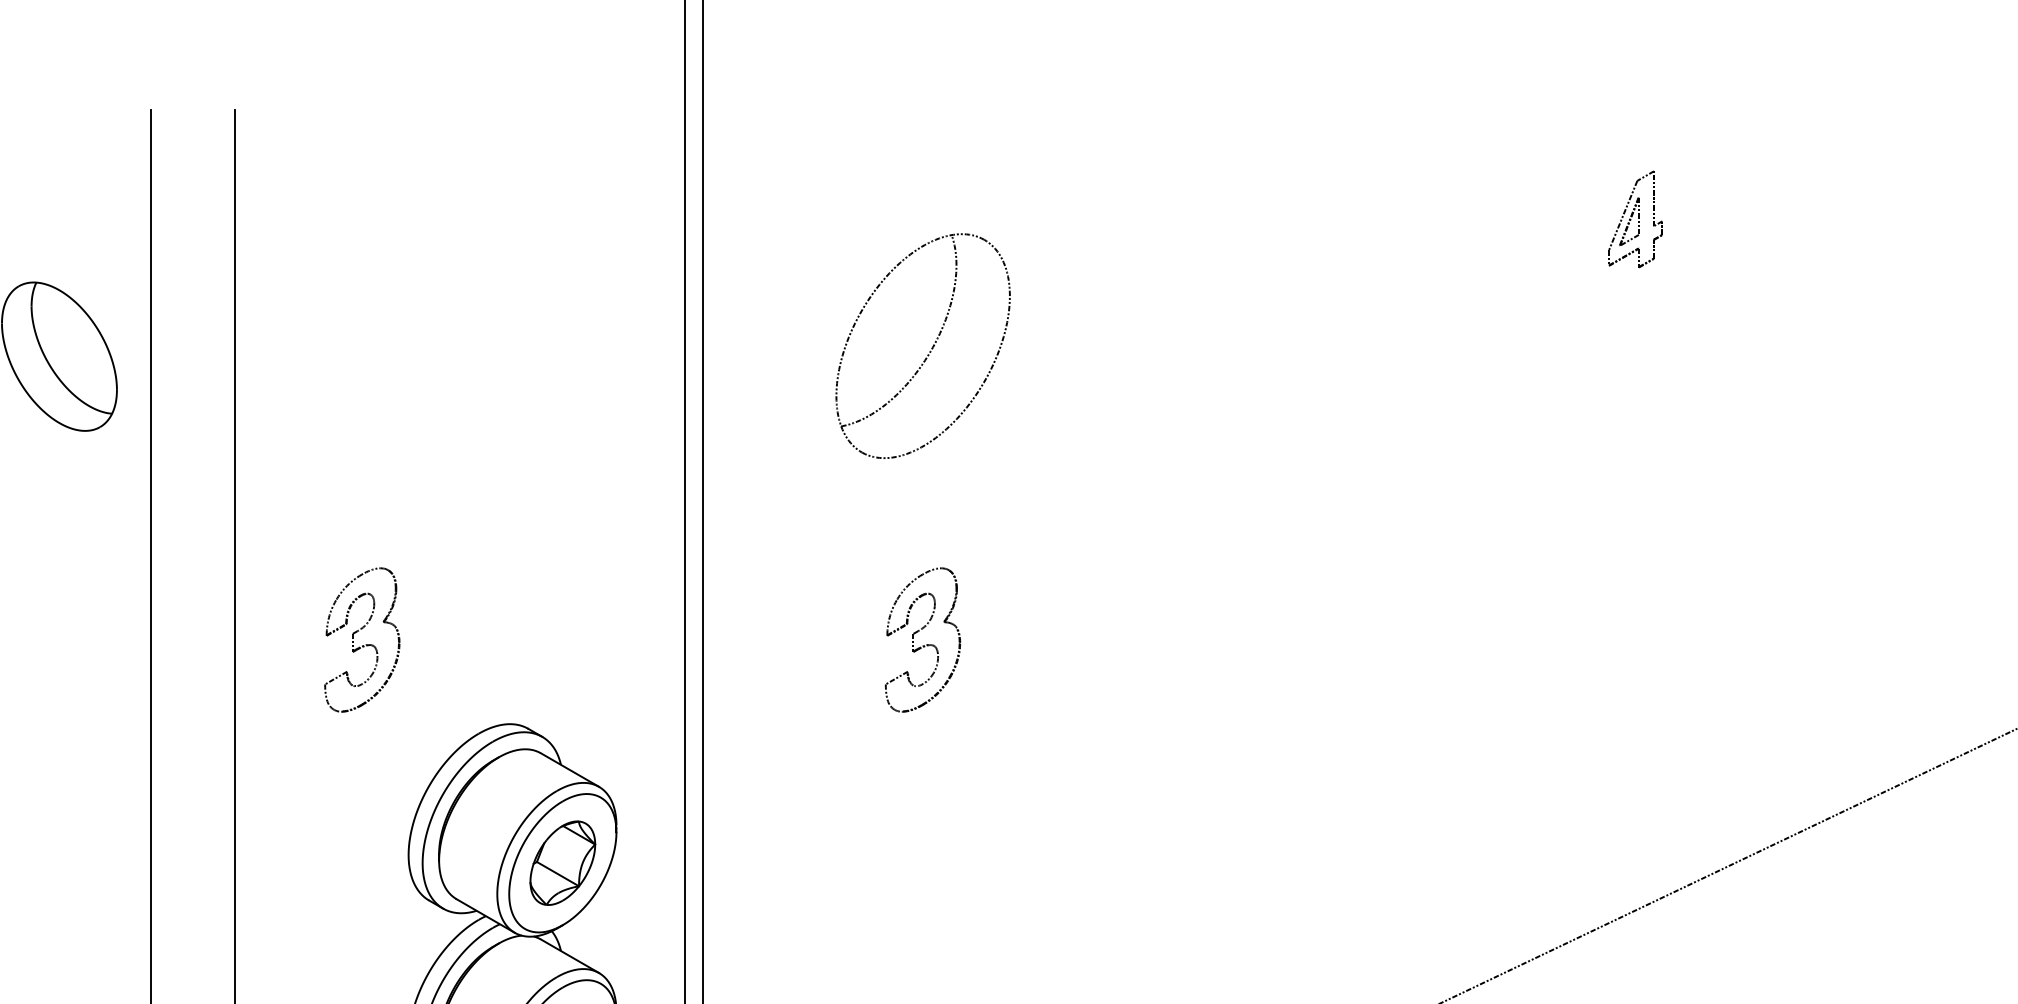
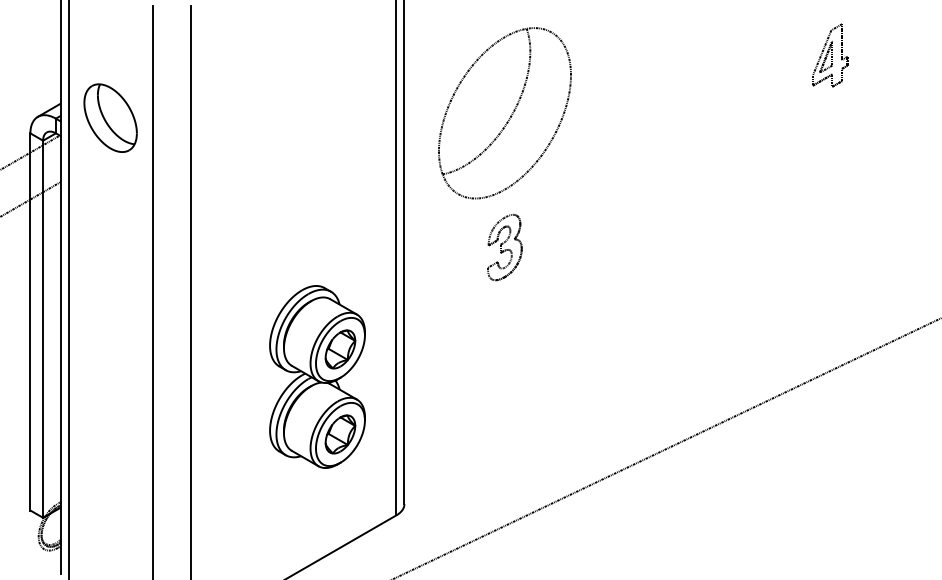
part: (1636, 219) -> (830, 55), size x1.43
part: (922, 346) -> (504, 113), size x1.67
part: (361, 639) -> (248, 247), removed

